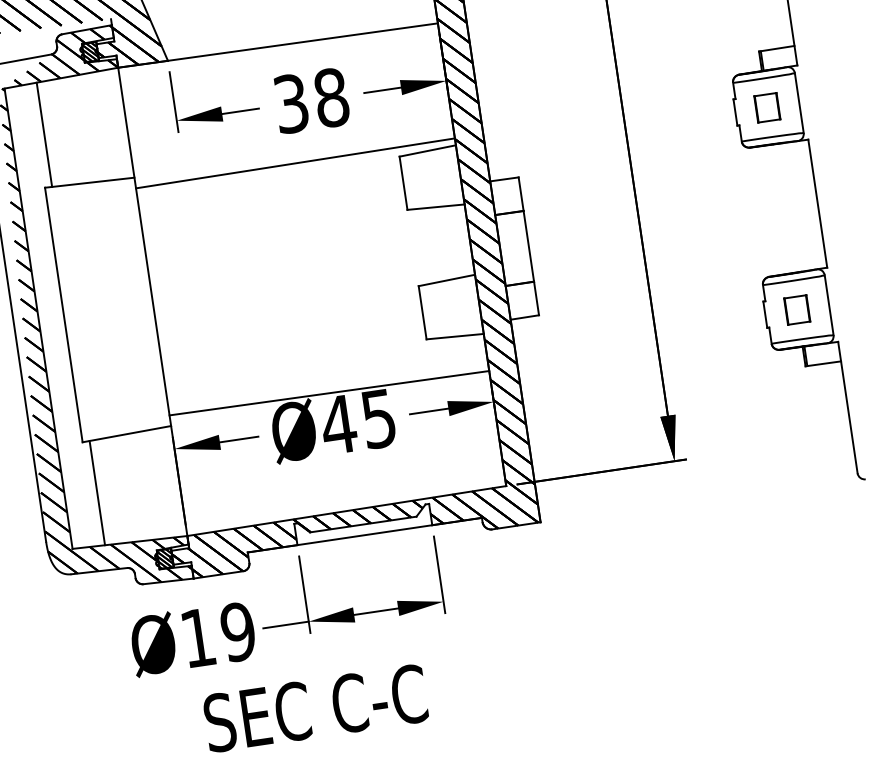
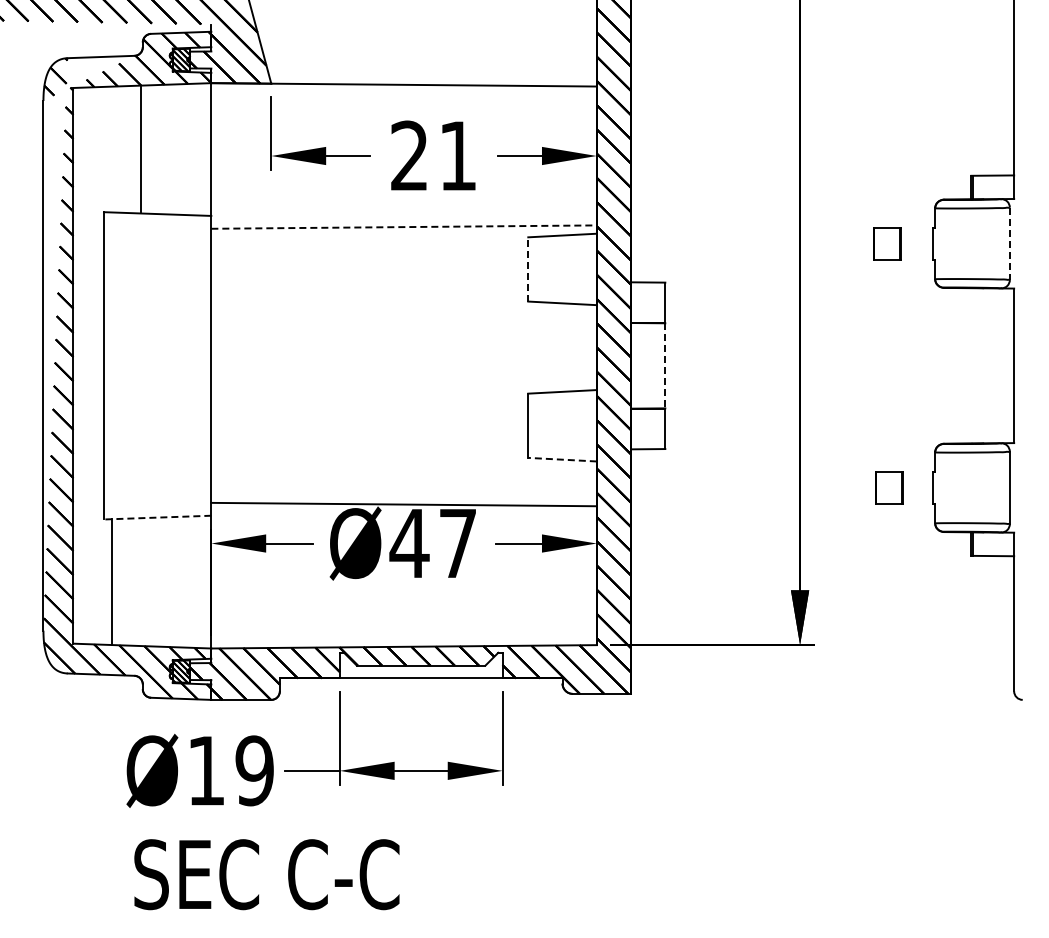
text: (311, 100) -> (434, 155), 38 -> 21
line: (799, 103) -> (1009, 244), solid -> dashed
part: (767, 107) -> (887, 243), moved
line: (44, 134) -> (141, 149), moved
line: (295, 163) -> (404, 227), solid -> dashed
line: (403, 182) -> (528, 268), solid -> dashed
line: (528, 246) -> (665, 365), solid -> dashed
part: (797, 309) -> (889, 487), moved
line: (455, 336) -> (562, 459), solid -> dashed
text: (378, 419) -> (457, 544), Ø45 -> Ø47
line: (126, 434) -> (157, 517), solid -> dashed
text: (315, 708) -> (266, 874), moved

